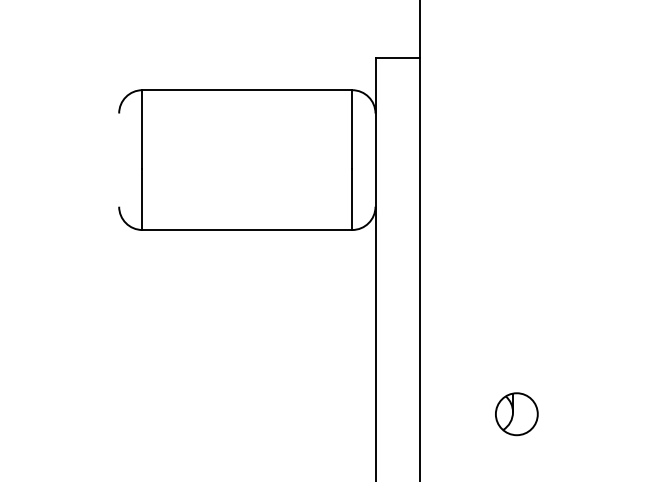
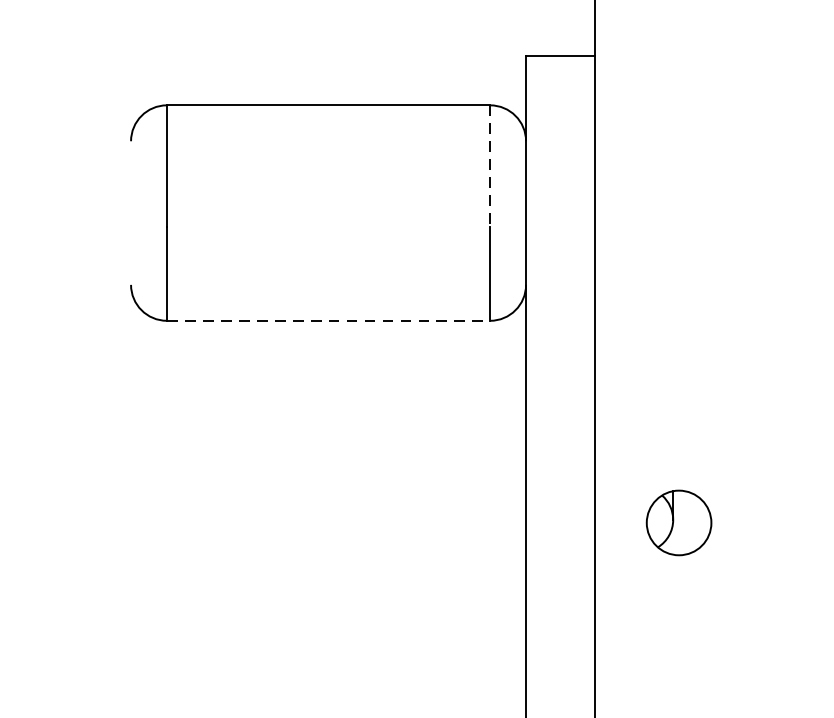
line: (352, 130) -> (490, 167), solid -> dashed
line: (247, 230) -> (328, 321), solid -> dashed
part: (516, 414) -> (678, 523), moved

